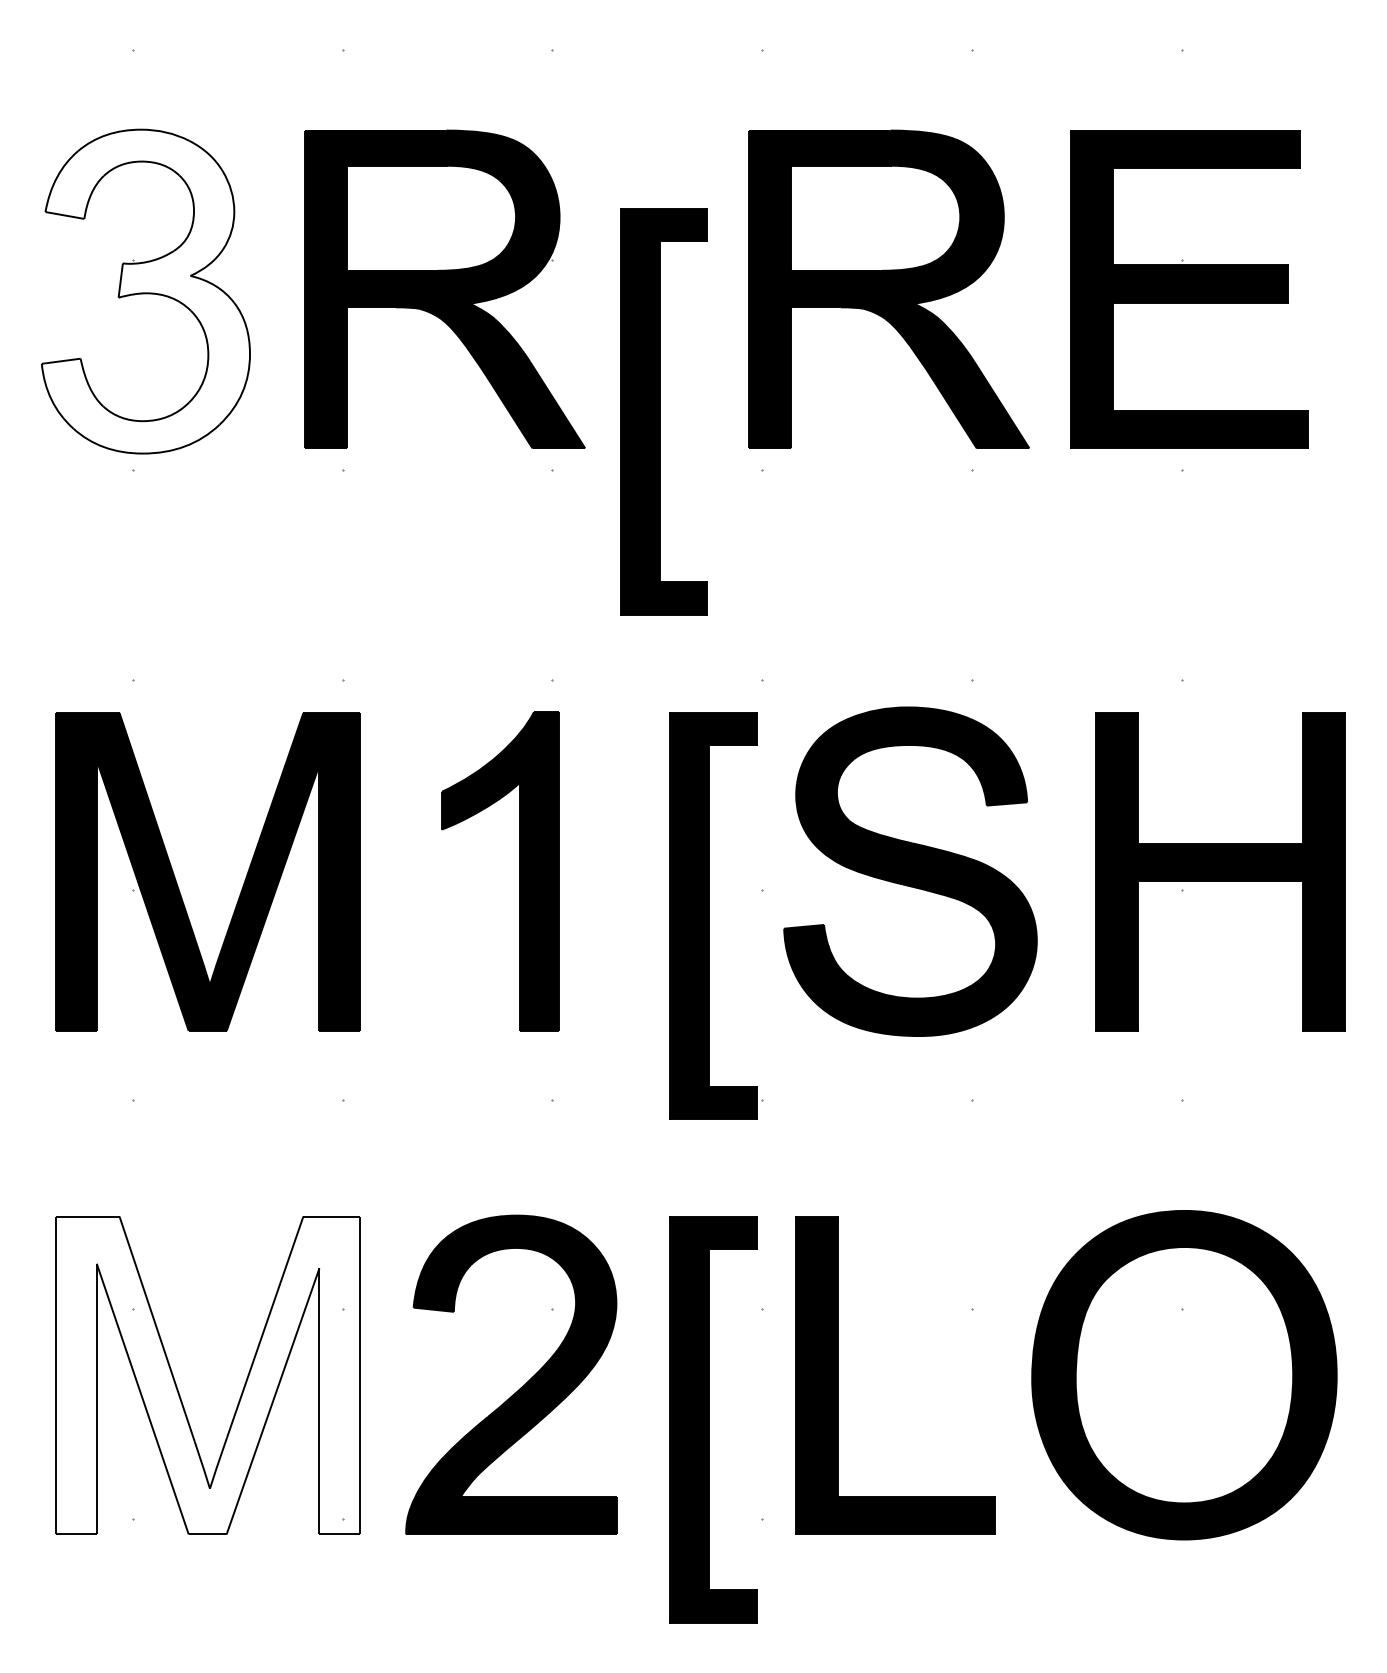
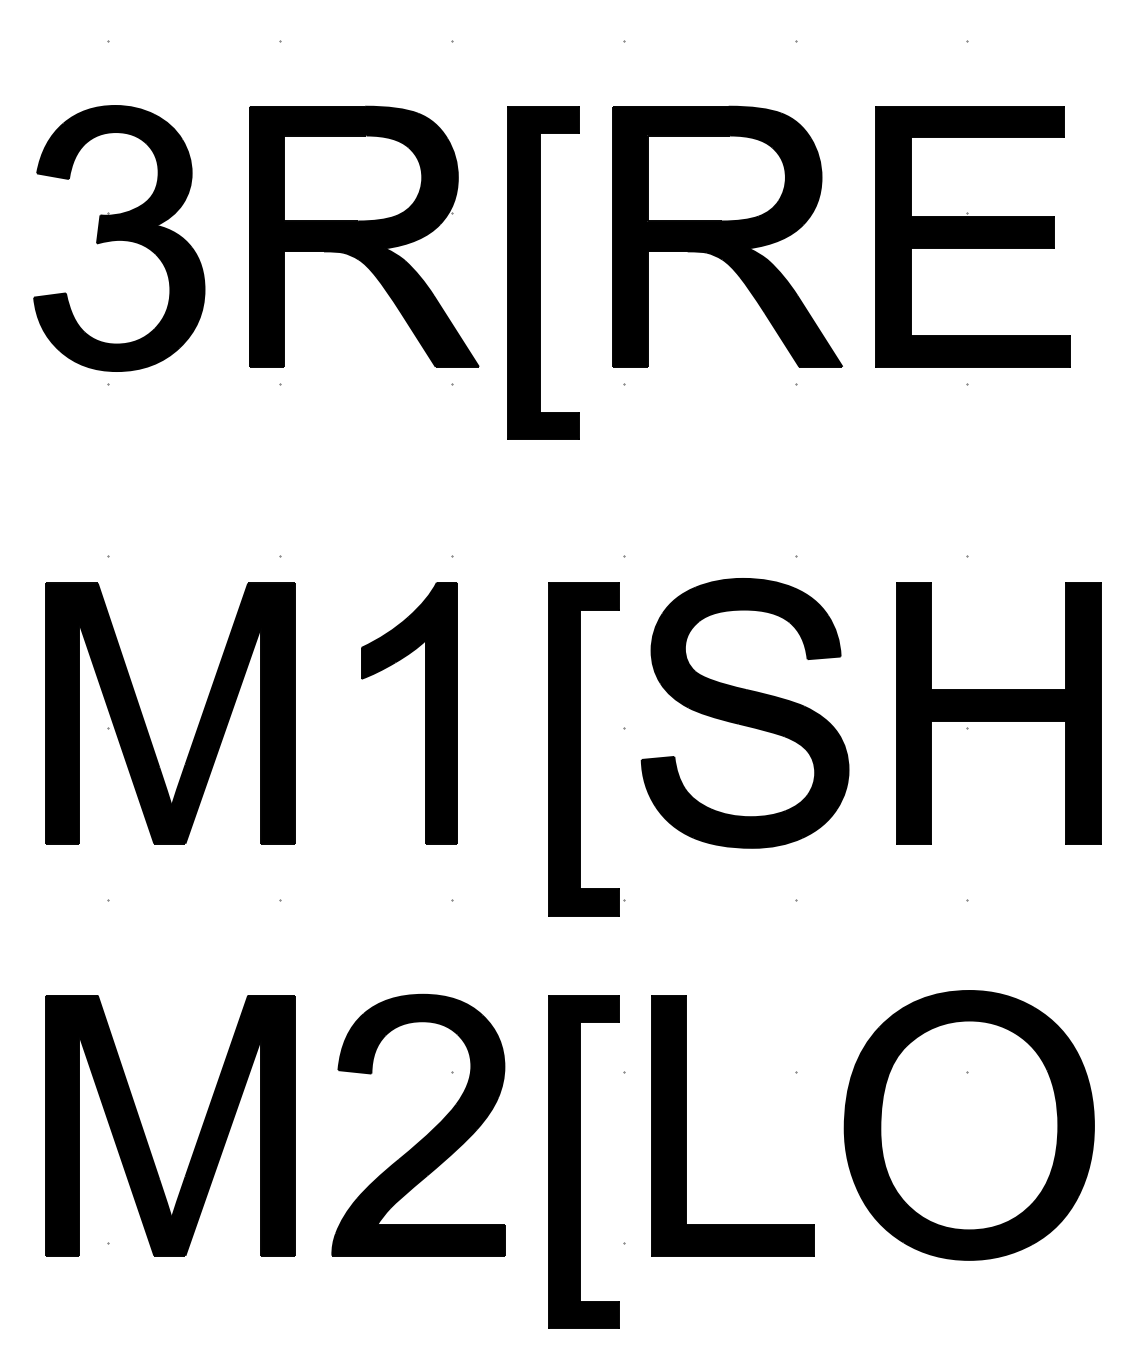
fill: (145, 291) -> (118, 238), added
part: (663, 411) -> (542, 272), moved
fill: (208, 1375) -> (170, 1125), added

